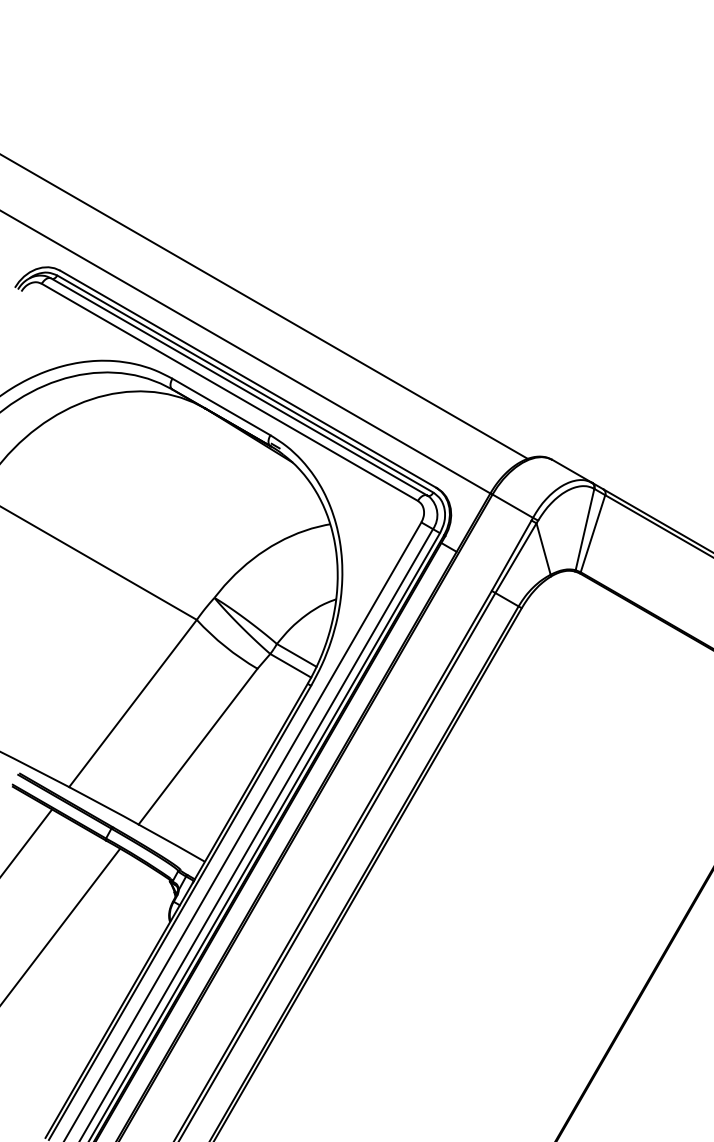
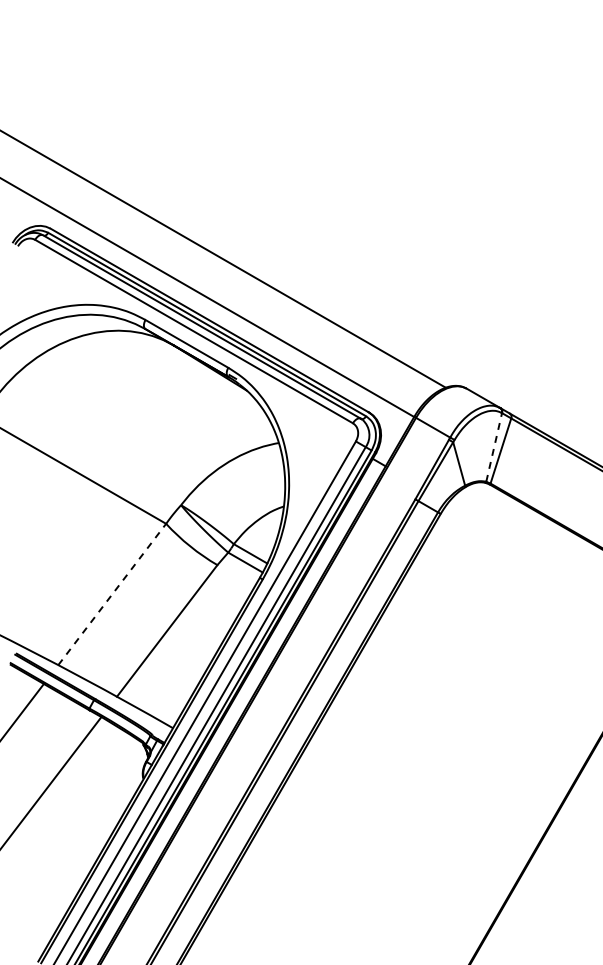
line: (585, 528) -> (494, 446), solid -> dashed
line: (133, 703) -> (112, 594), solid -> dashed

